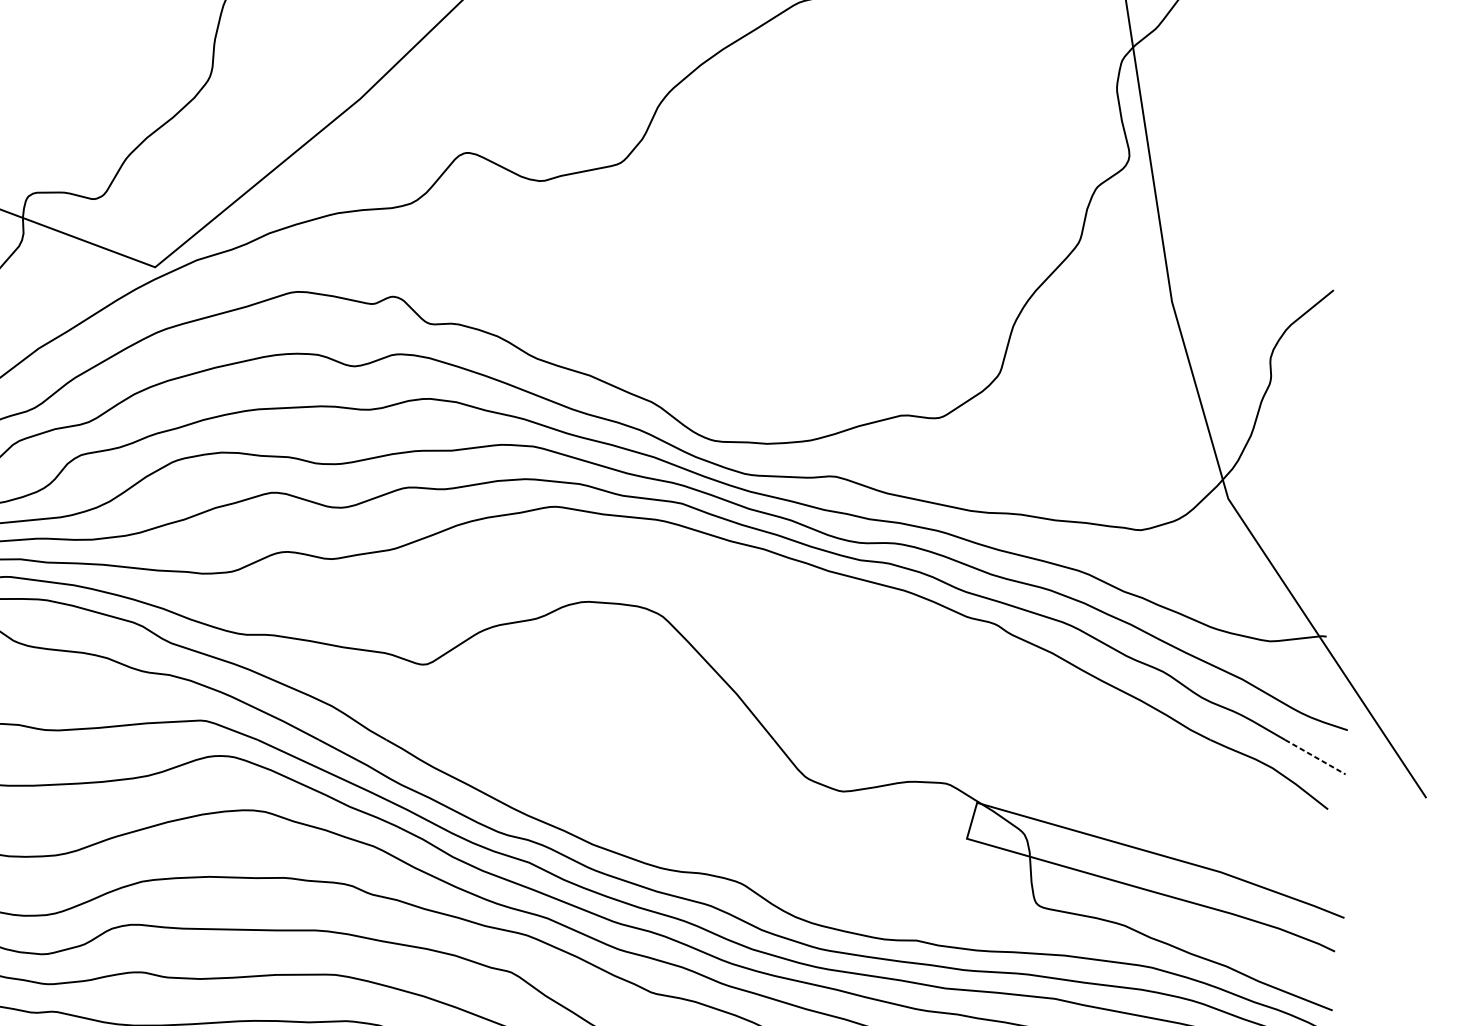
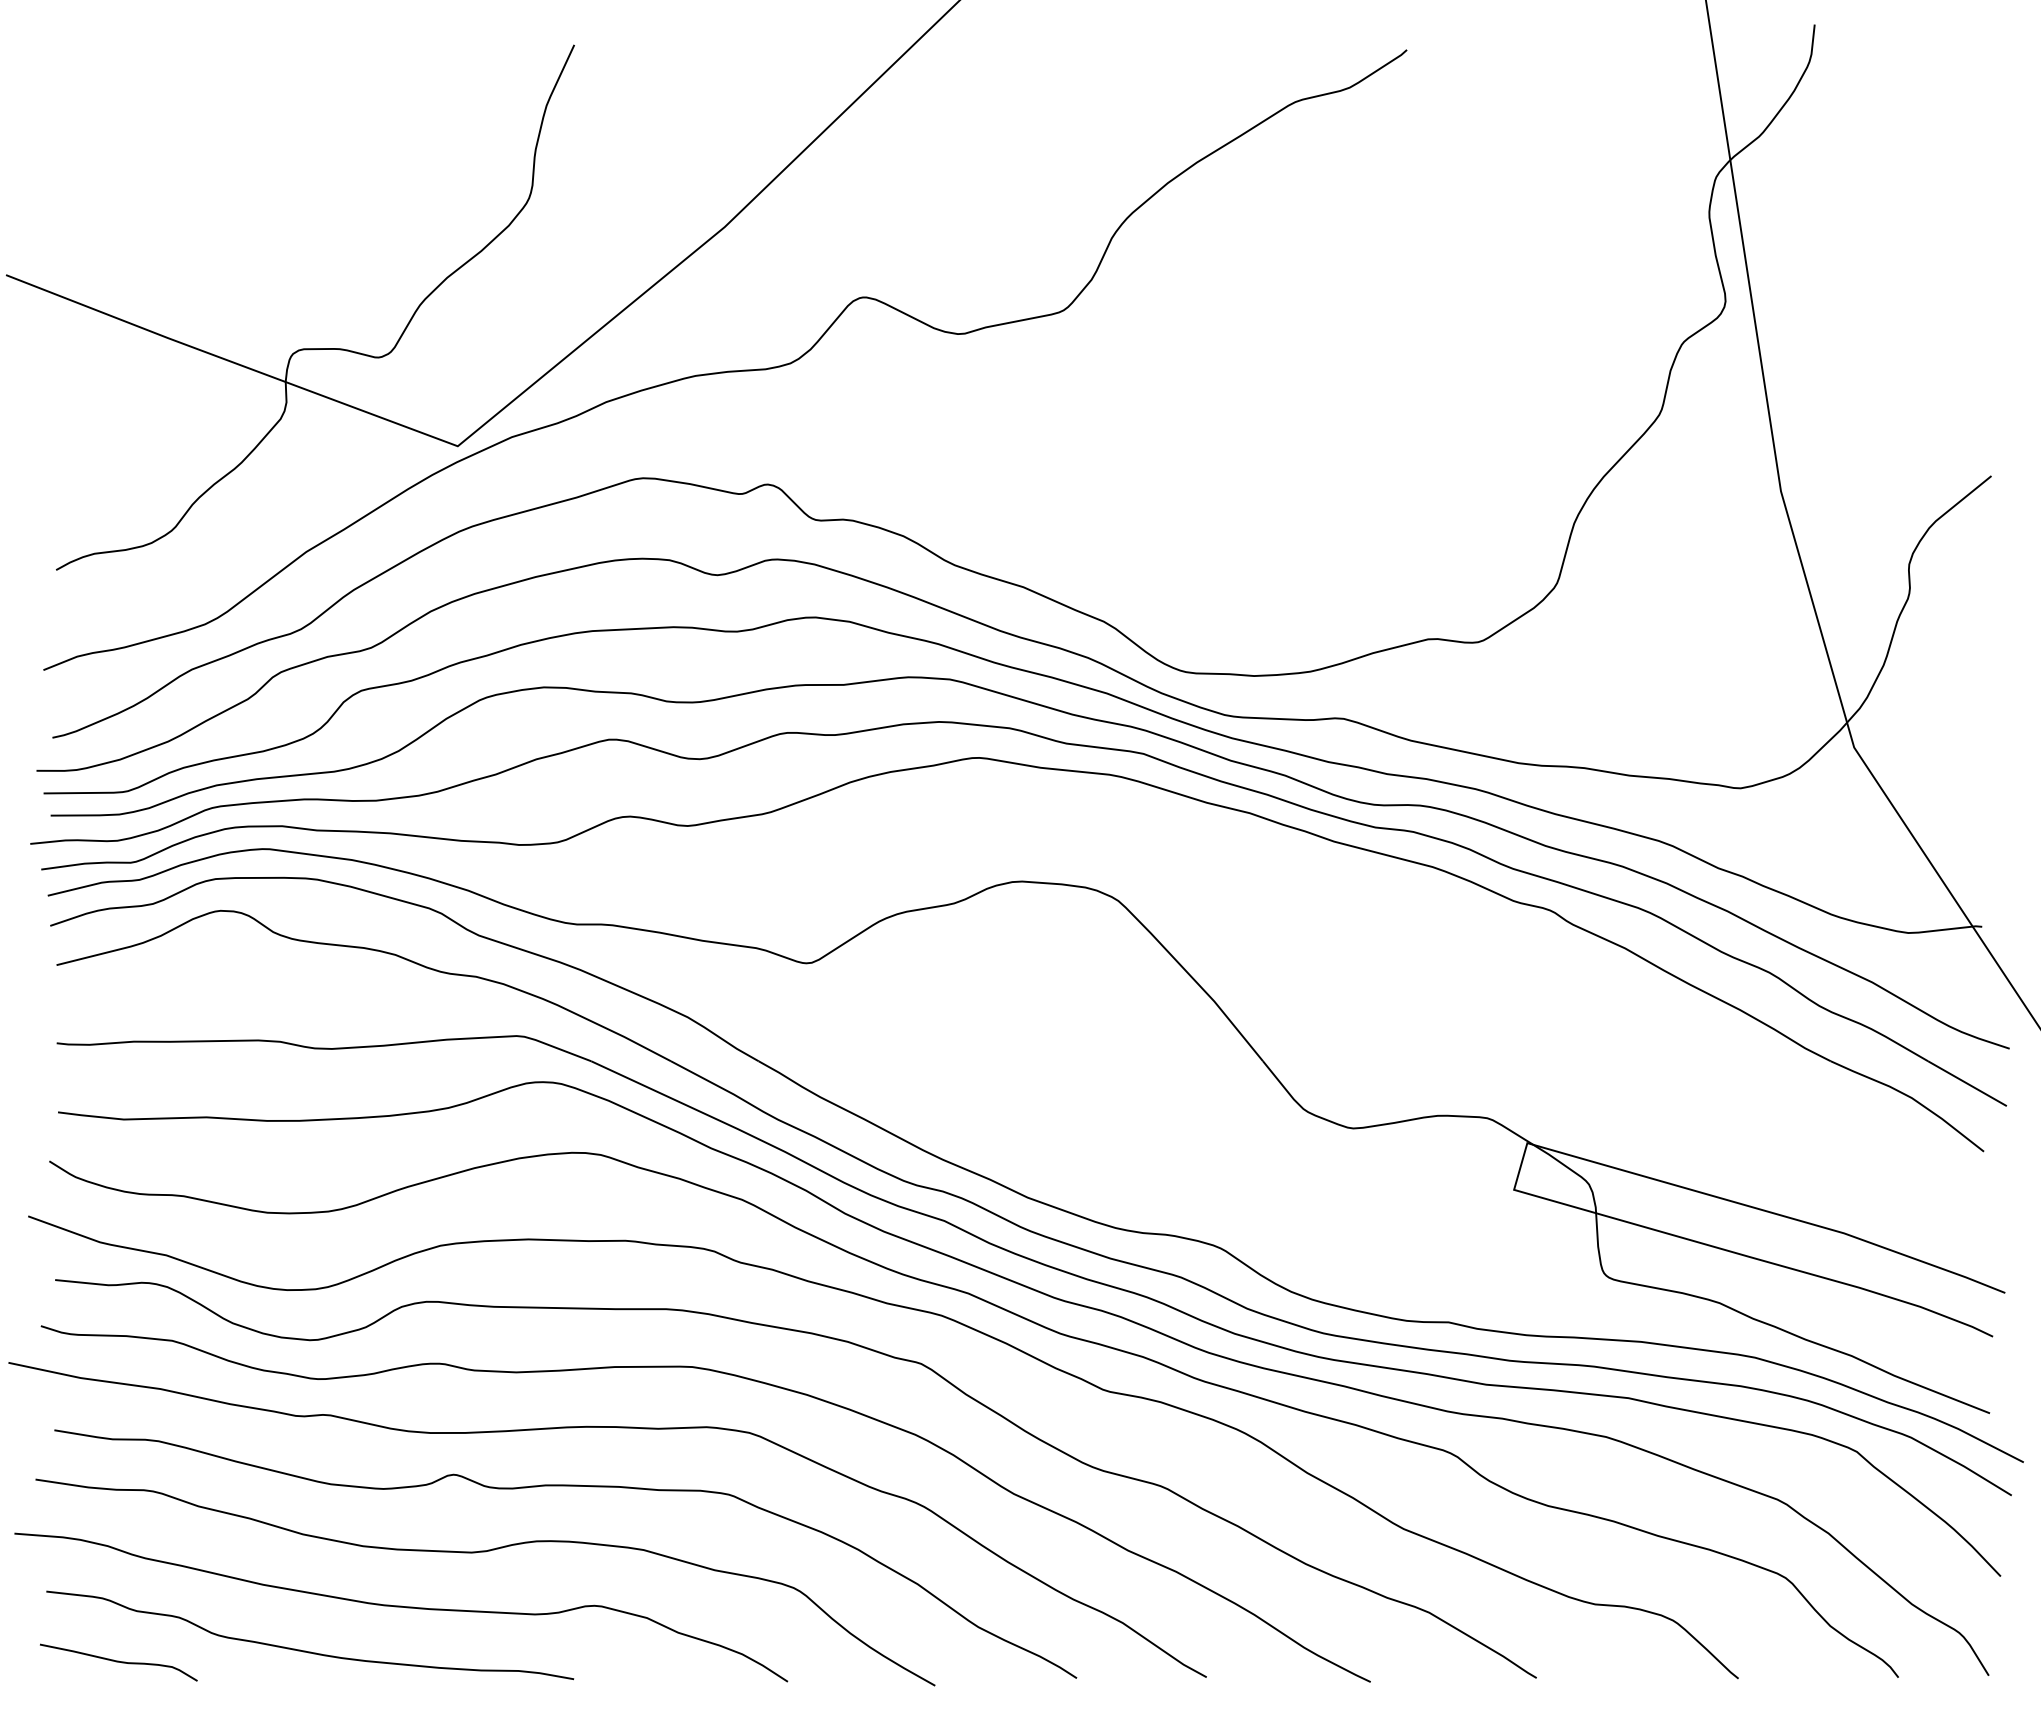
line: (1315, 757) -> (1967, 1083), dashed -> solid

